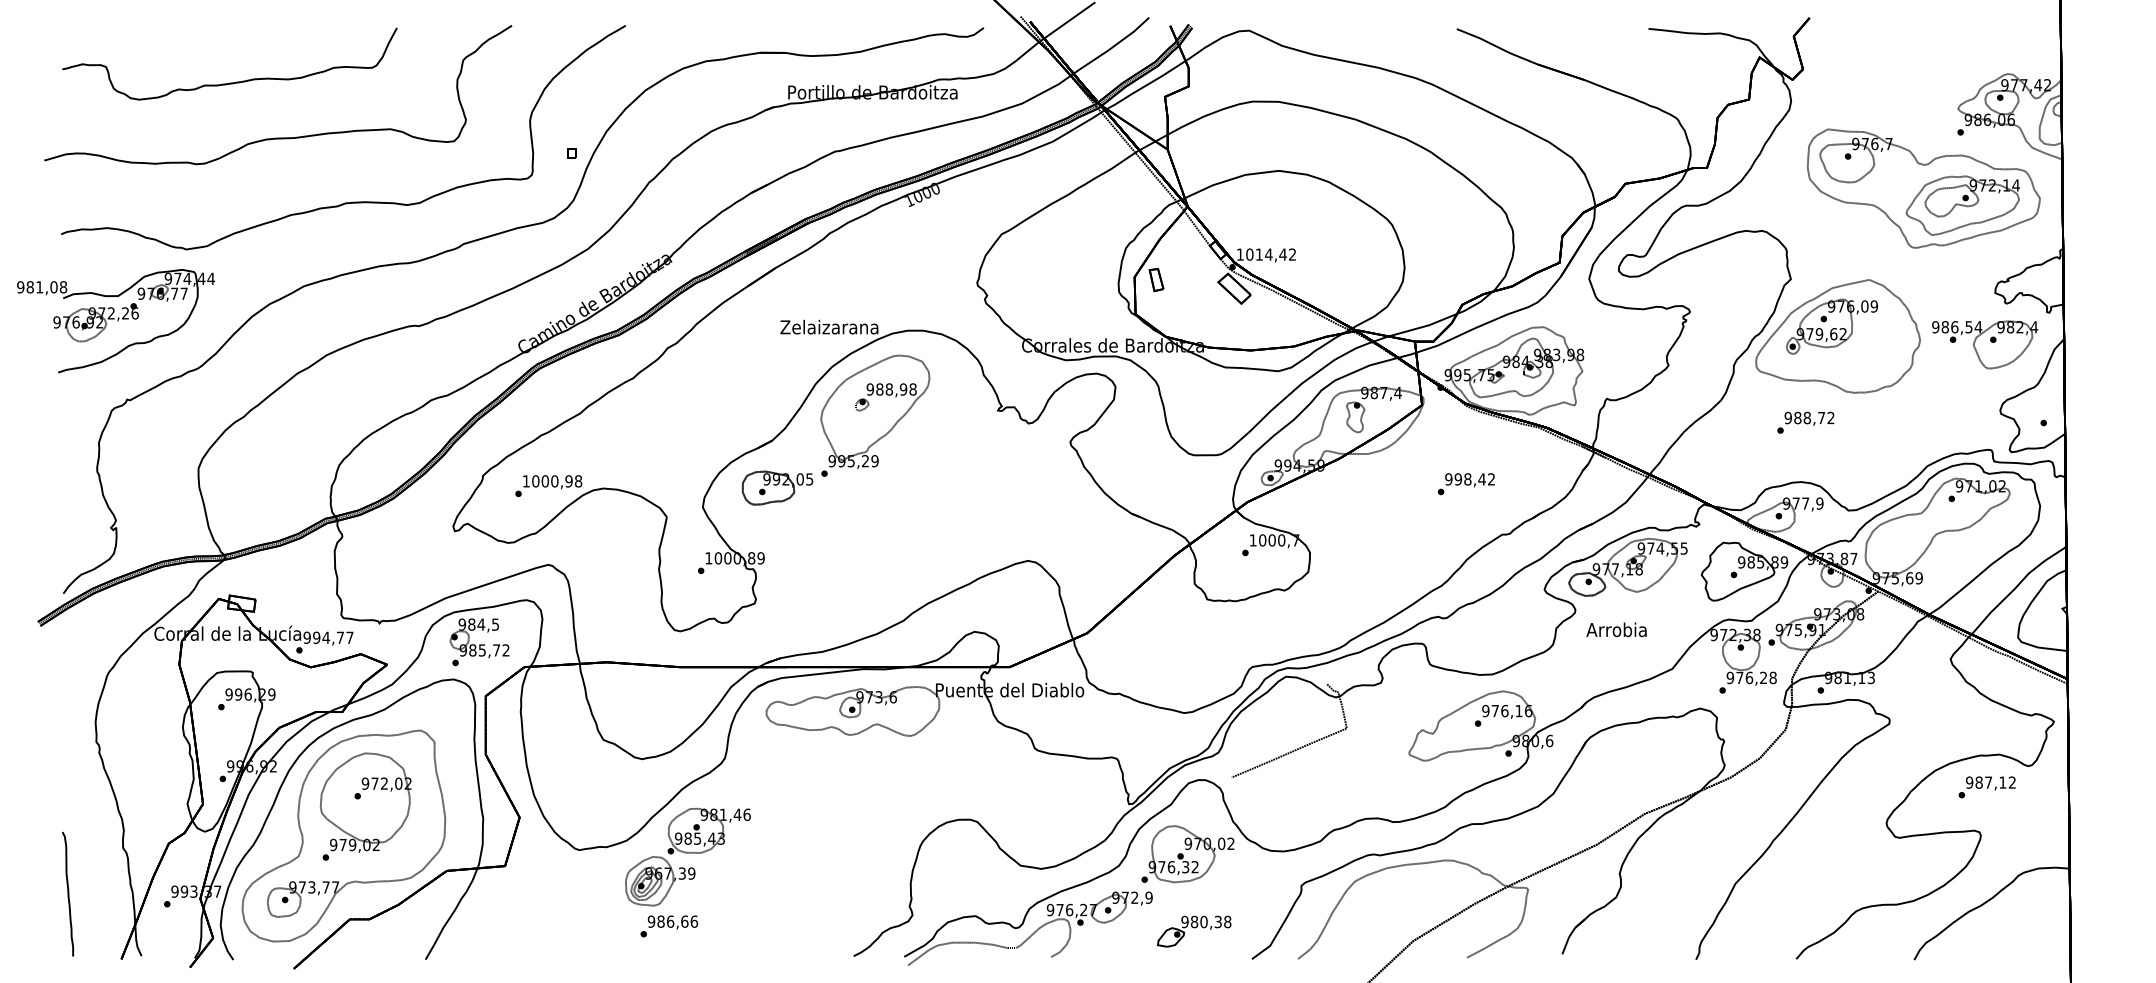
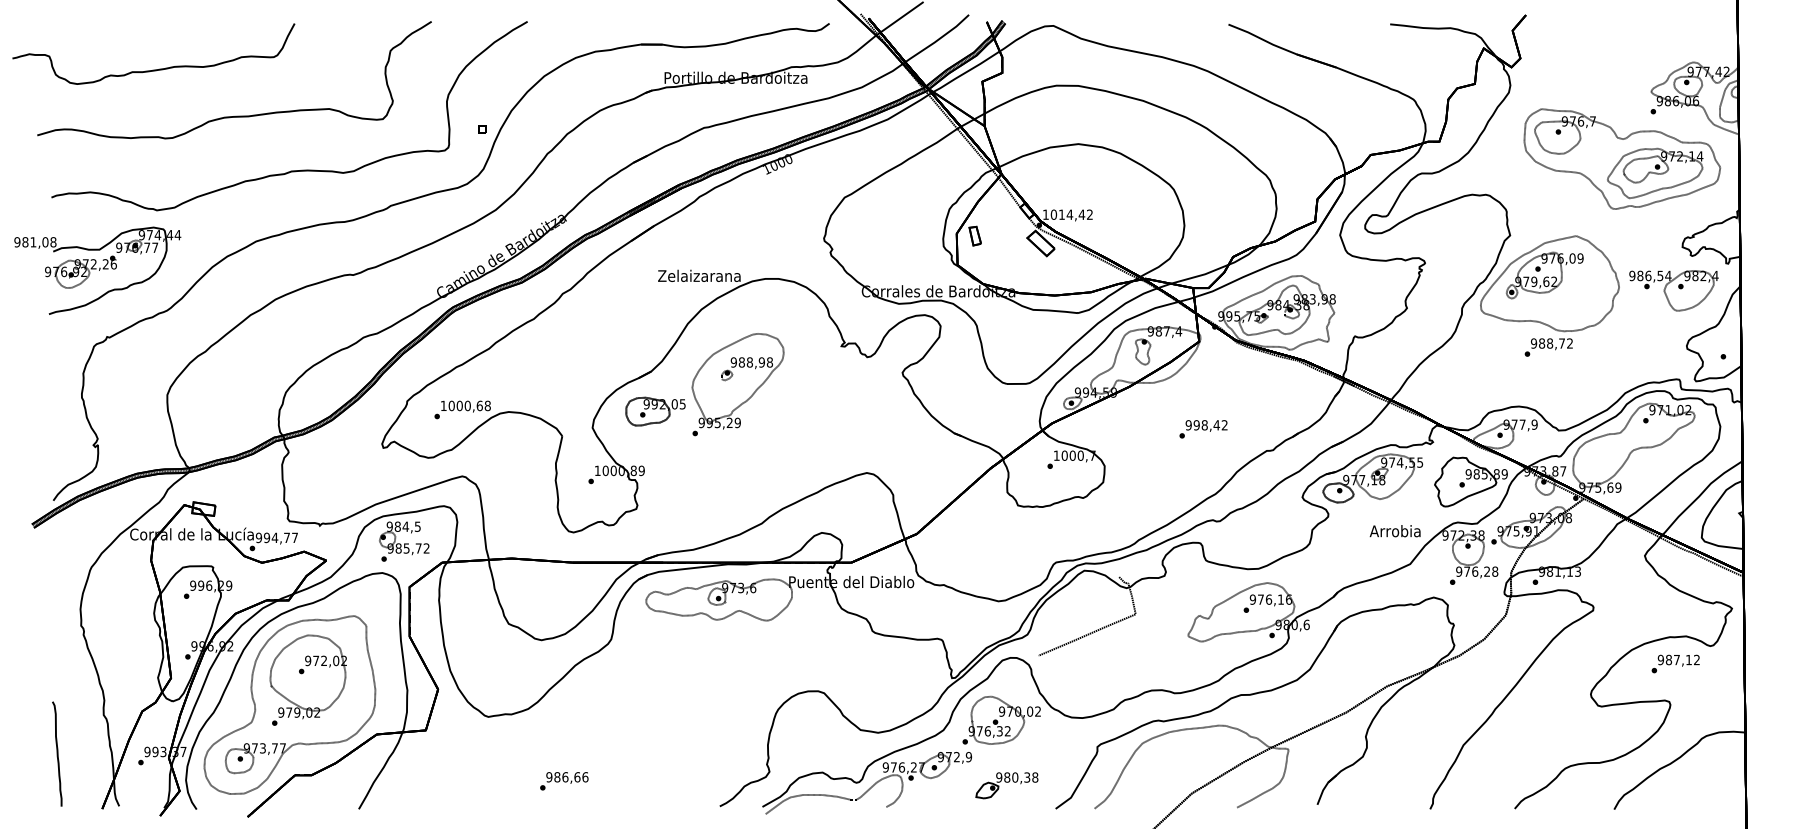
part: (229, 82) -> (153, 69), moved
part: (874, 415) -> (737, 384), moved
text: (1805, 422) -> (1548, 347), moved
text: (568, 480) -> (479, 405), 1000,98 -> 1000,68
text: (1466, 484) -> (1203, 429), moved
text: (1615, 630) -> (1394, 531), moved
part: (688, 856) -> (580, 722), removed

